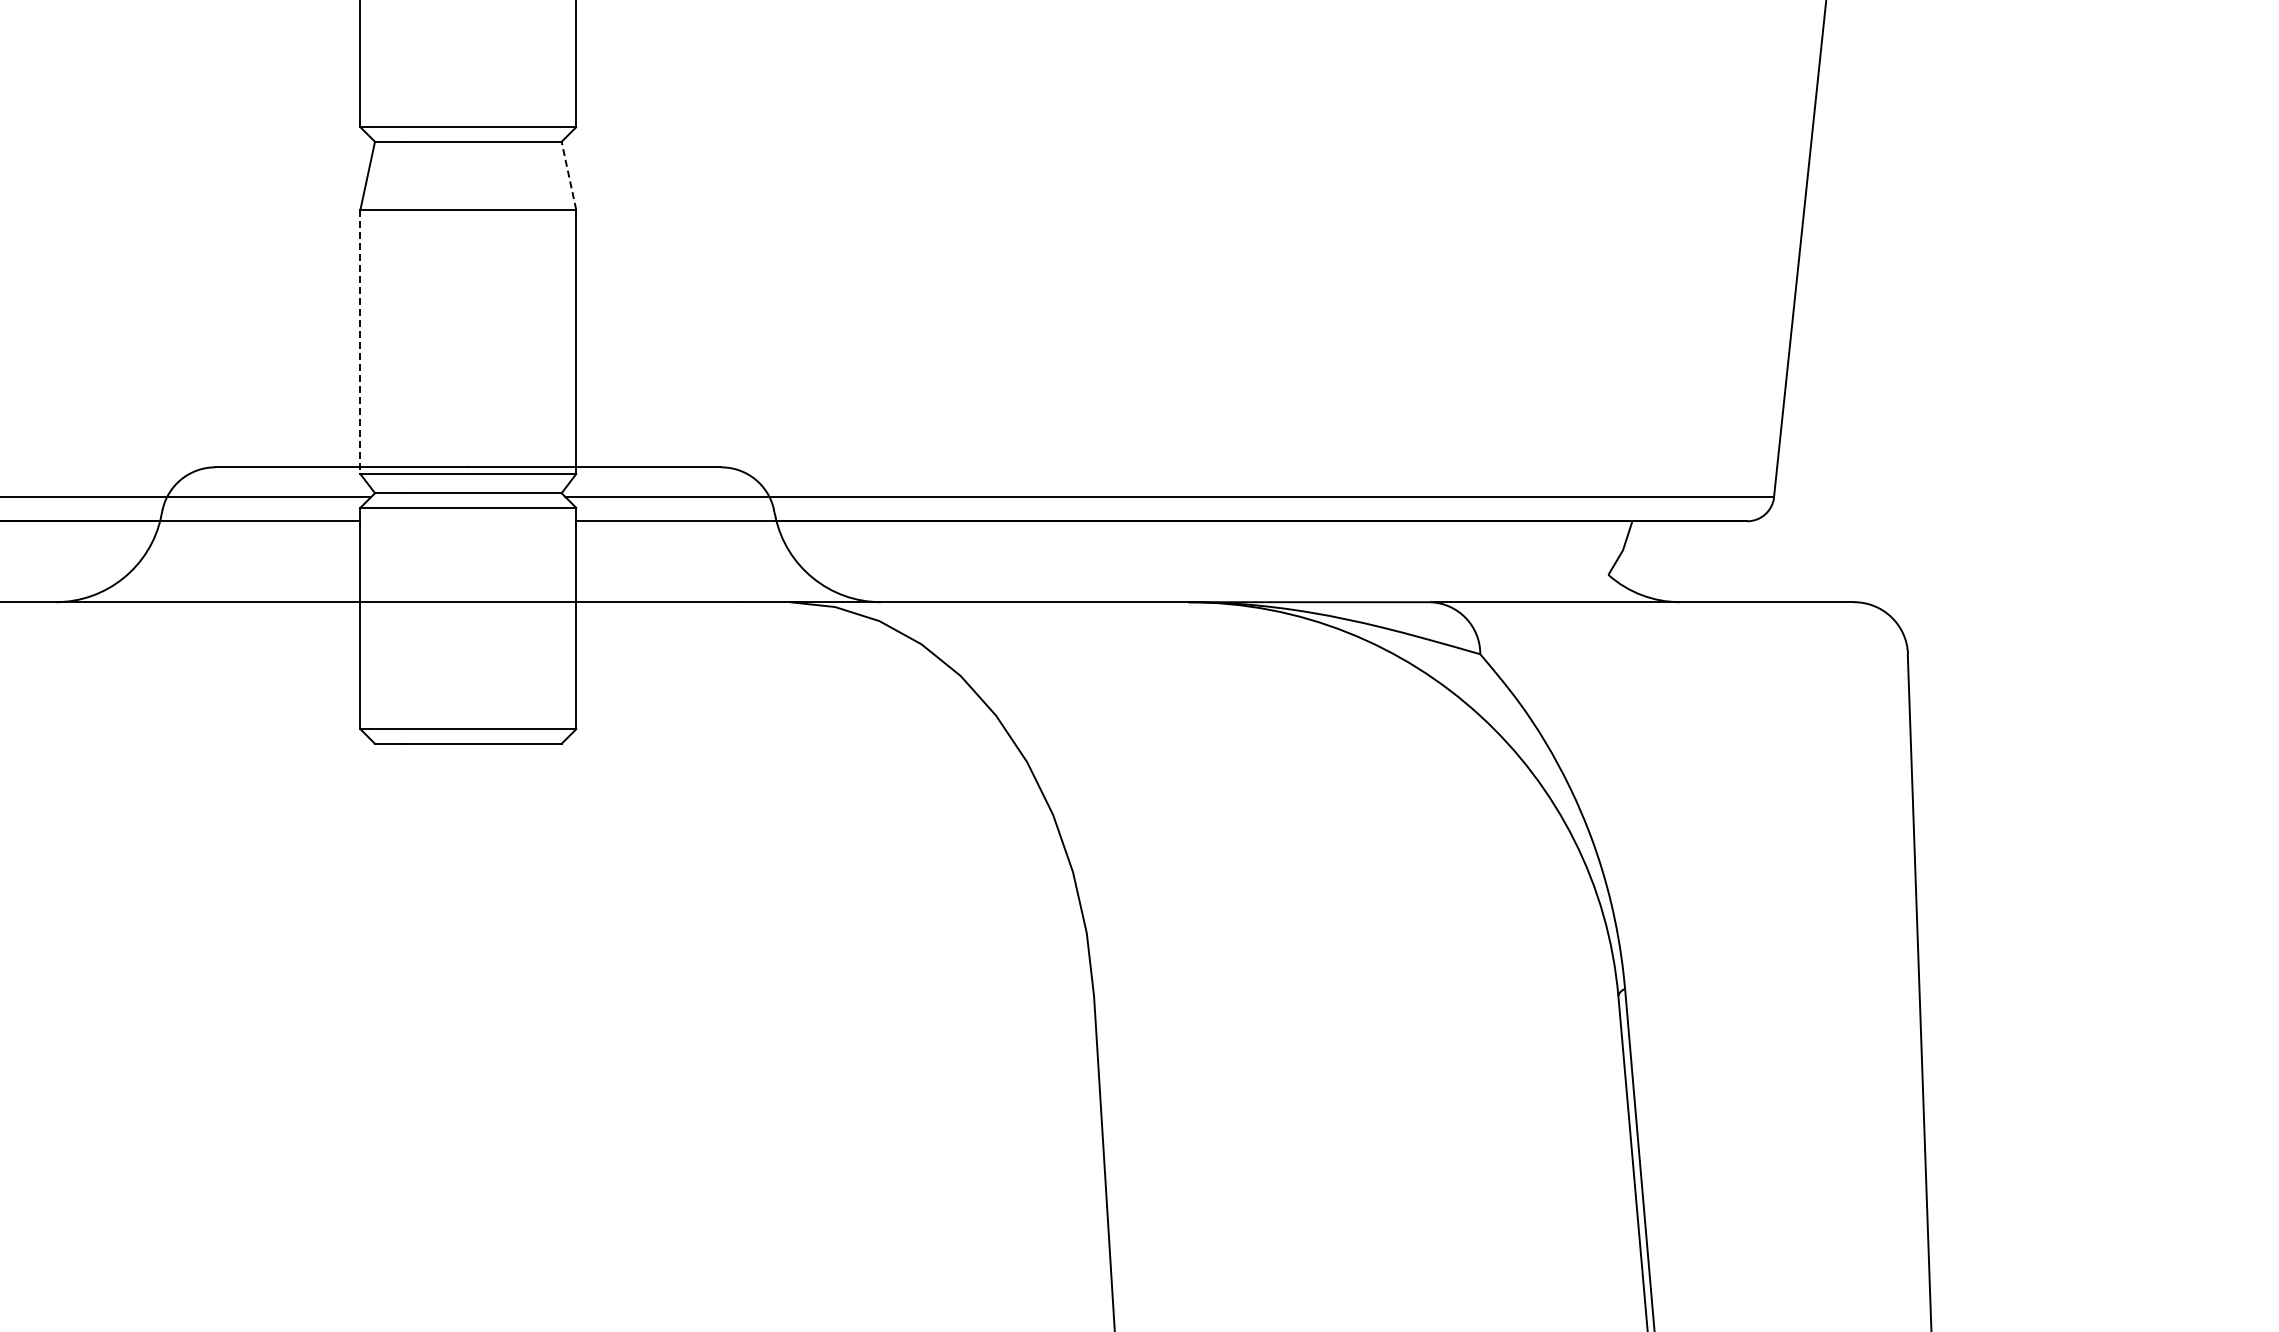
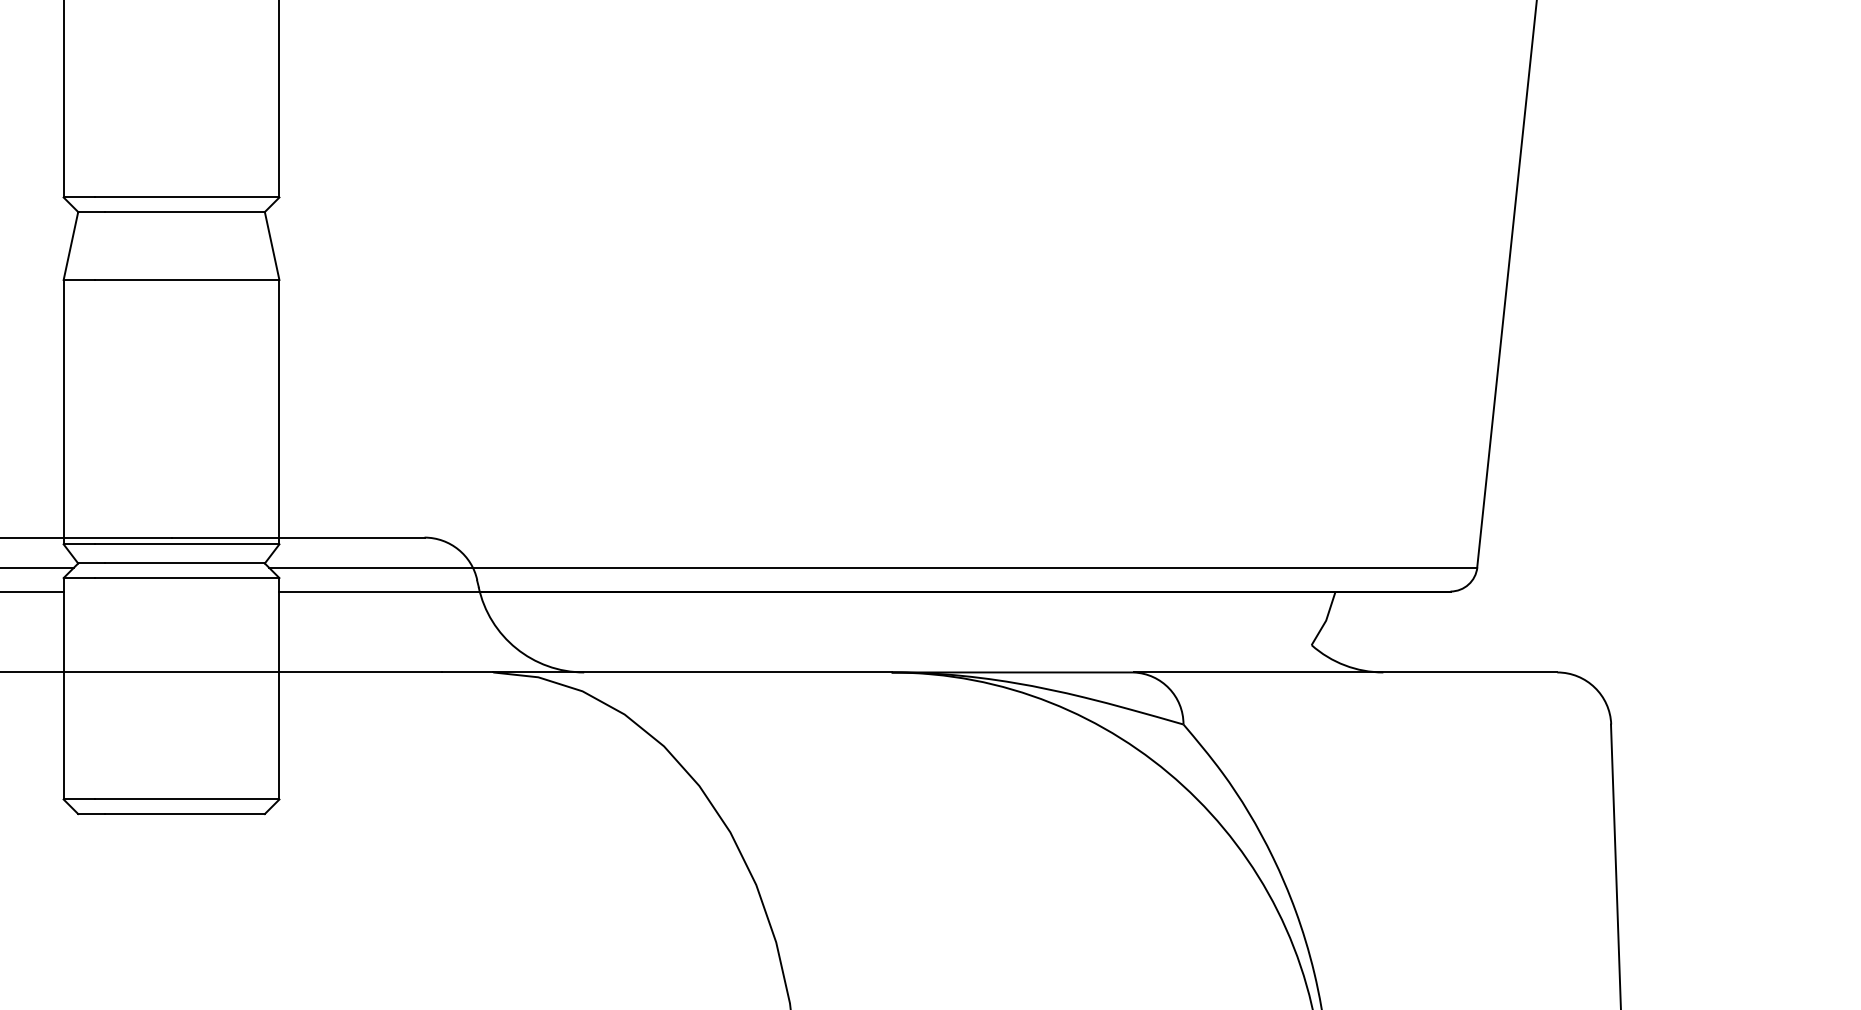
line: (568, 175) -> (271, 245), dashed -> solid
line: (360, 342) -> (63, 412), dashed -> solid

